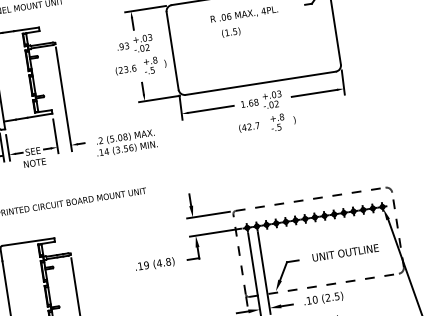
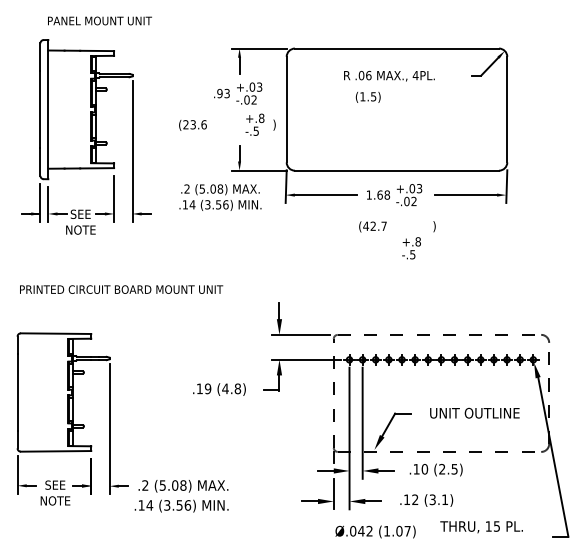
text: (125, 70) -> (192, 125), moved
text: (277, 122) -> (411, 248), moved
text: (126, 143) -> (220, 197), moved

